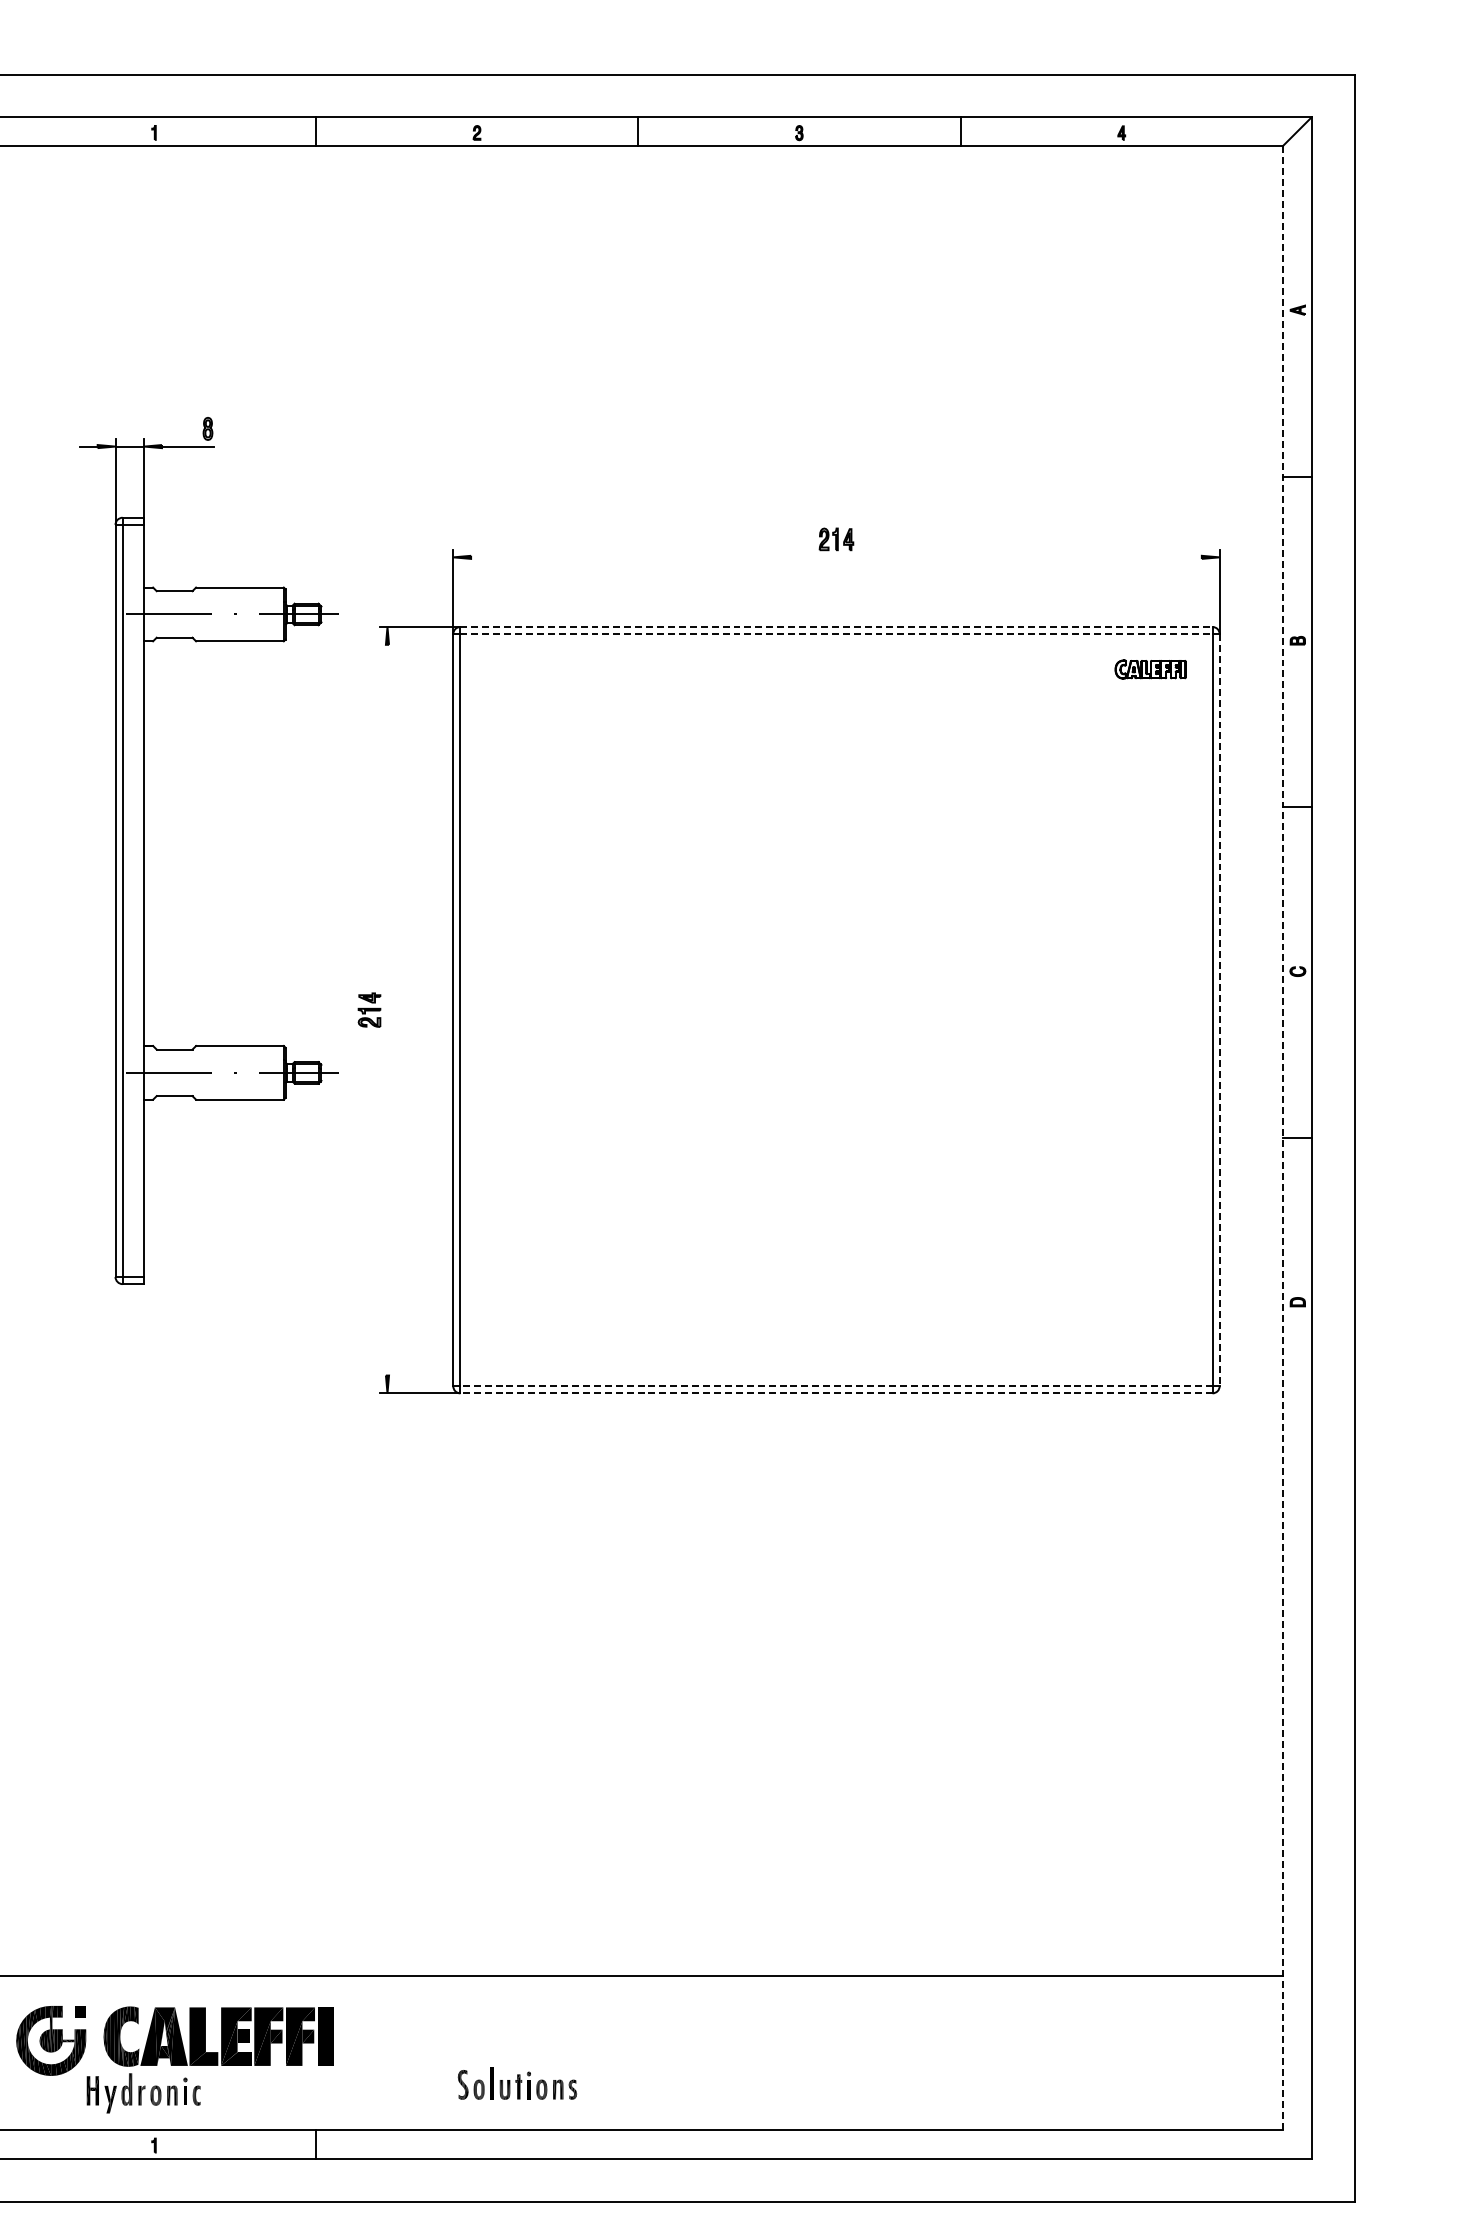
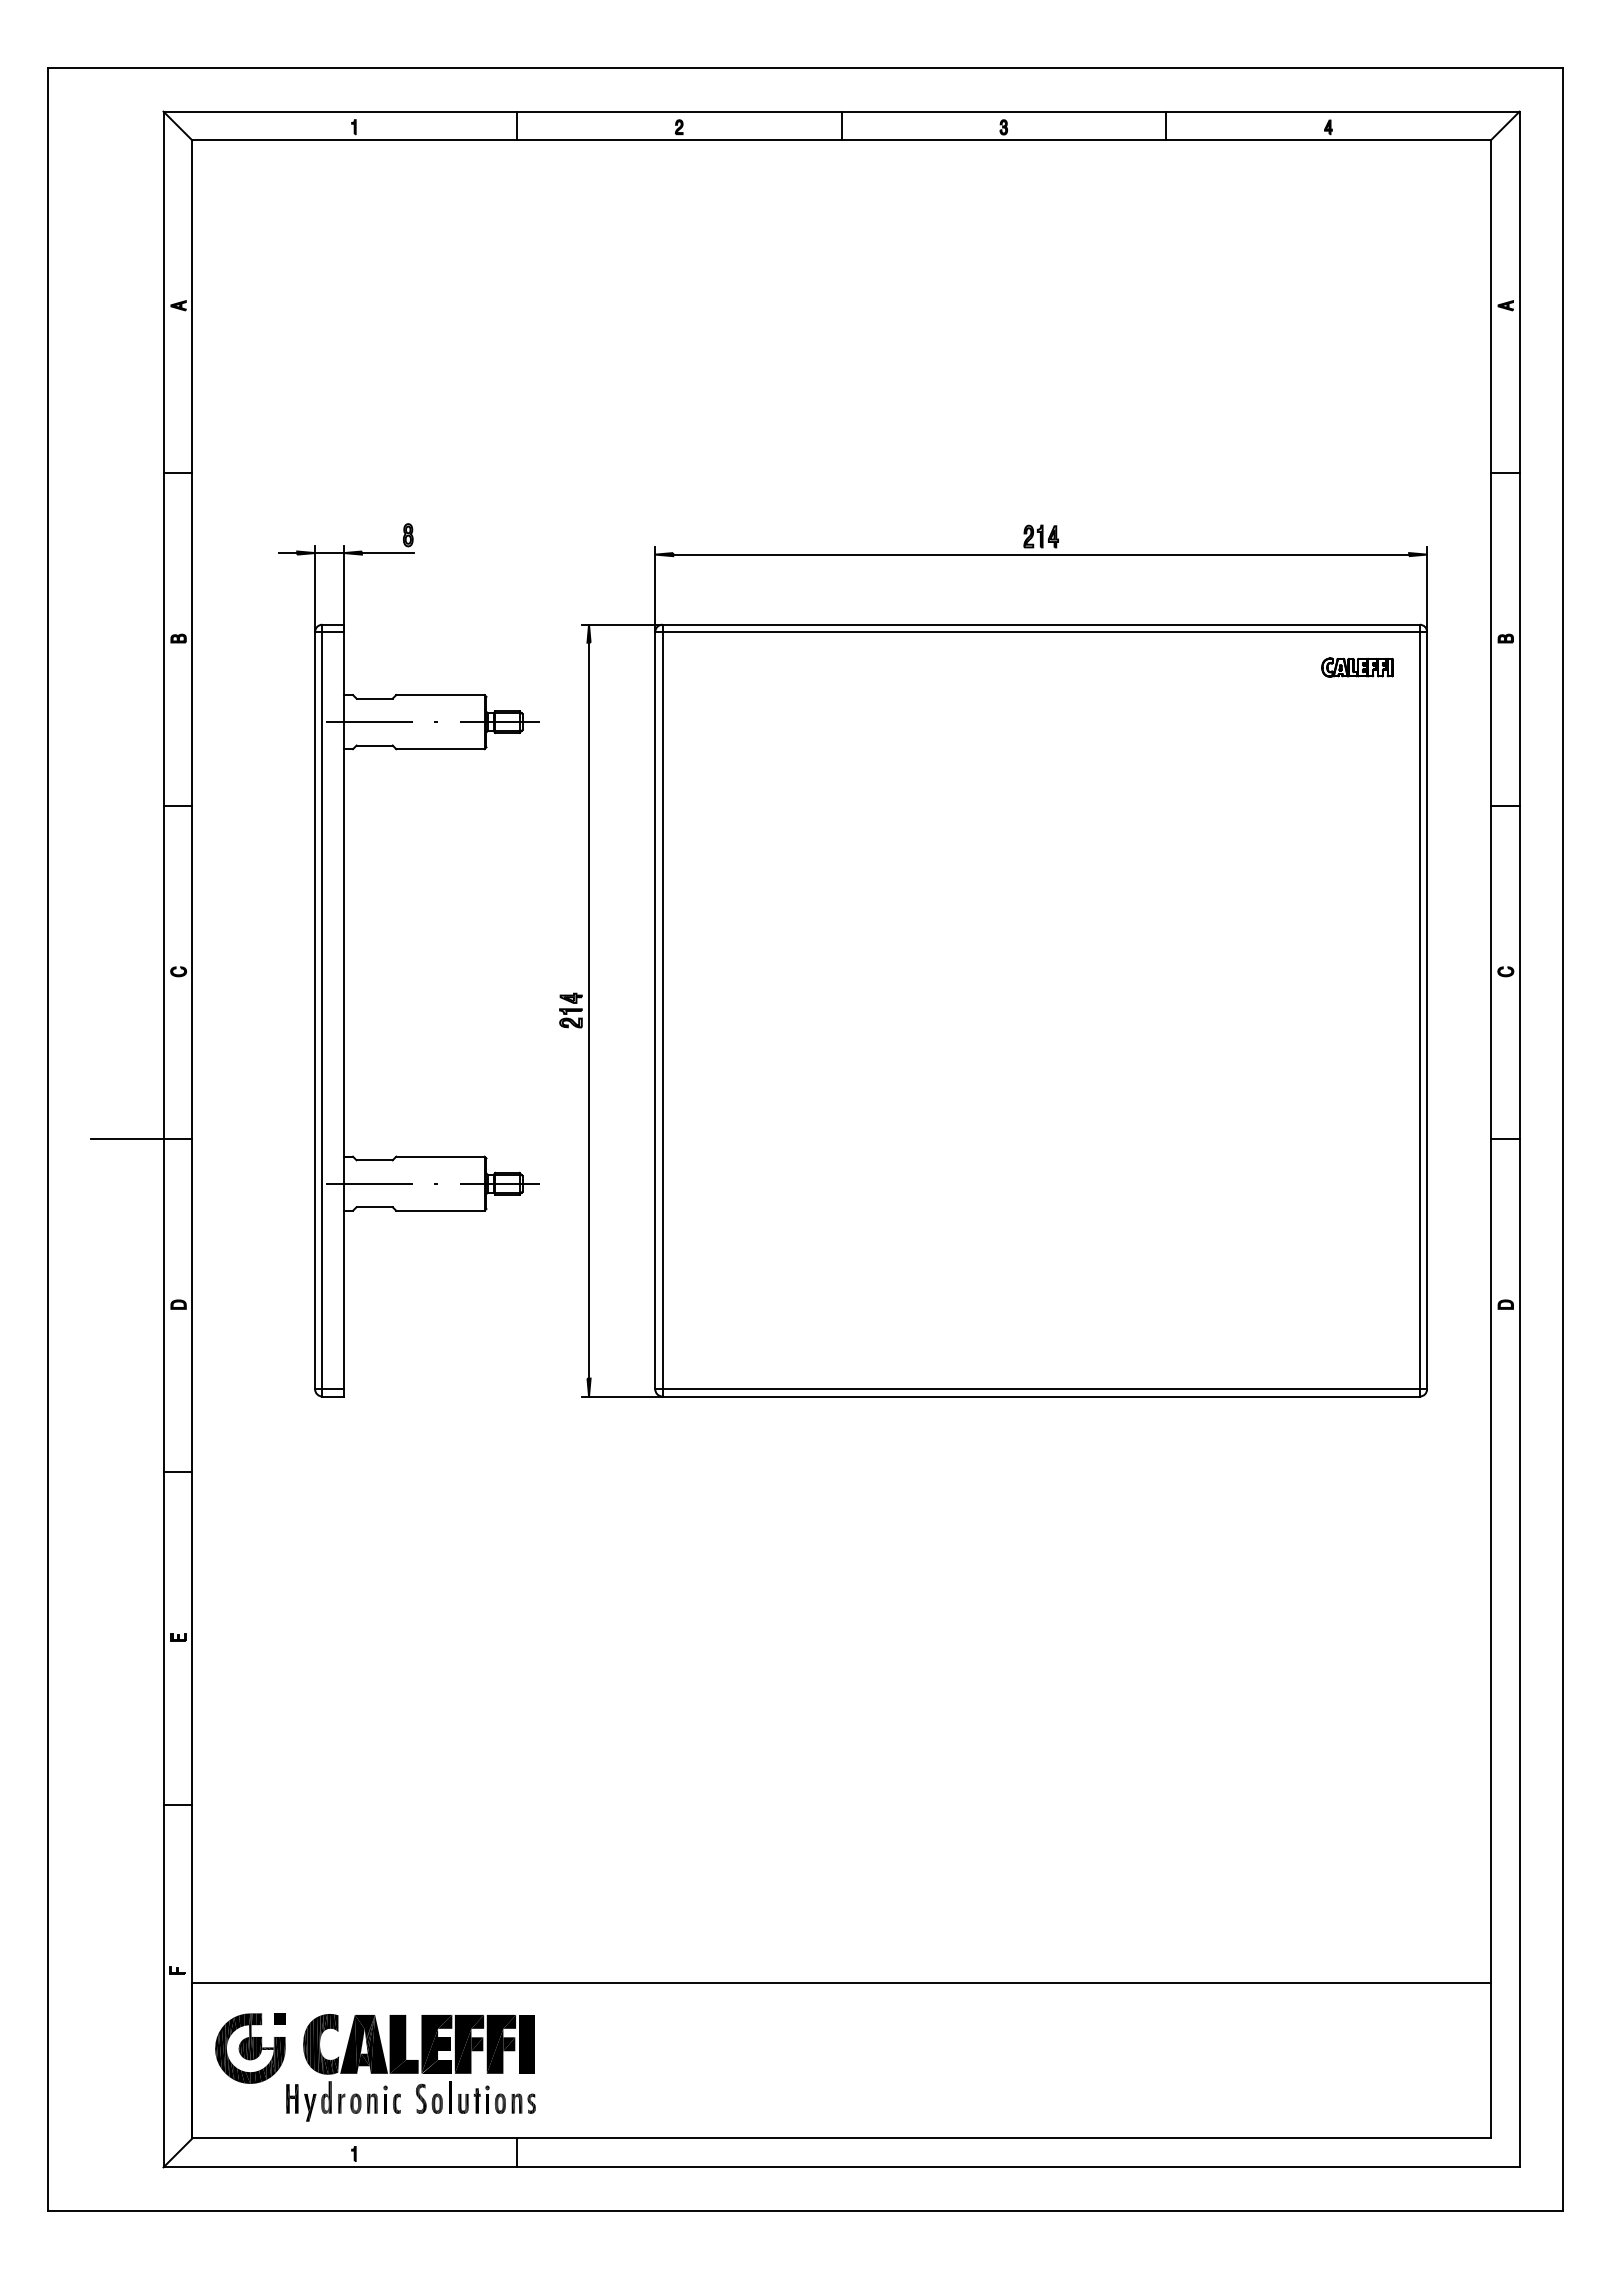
line: (836, 557) -> (1041, 554), added
line: (836, 626) -> (1041, 624), dashed -> solid
line: (836, 633) -> (1041, 631), dashed -> solid
part: (144, 851) -> (344, 960), moved
line: (387, 1010) -> (589, 1010), added
line: (1220, 1010) -> (1427, 1010), dashed -> solid
line: (1282, 1138) -> (1490, 1139), dashed -> solid
line: (836, 1386) -> (1041, 1389), dashed -> solid
line: (836, 1393) -> (1041, 1396), dashed -> solid
part: (517, 2083) -> (475, 2097), moved

